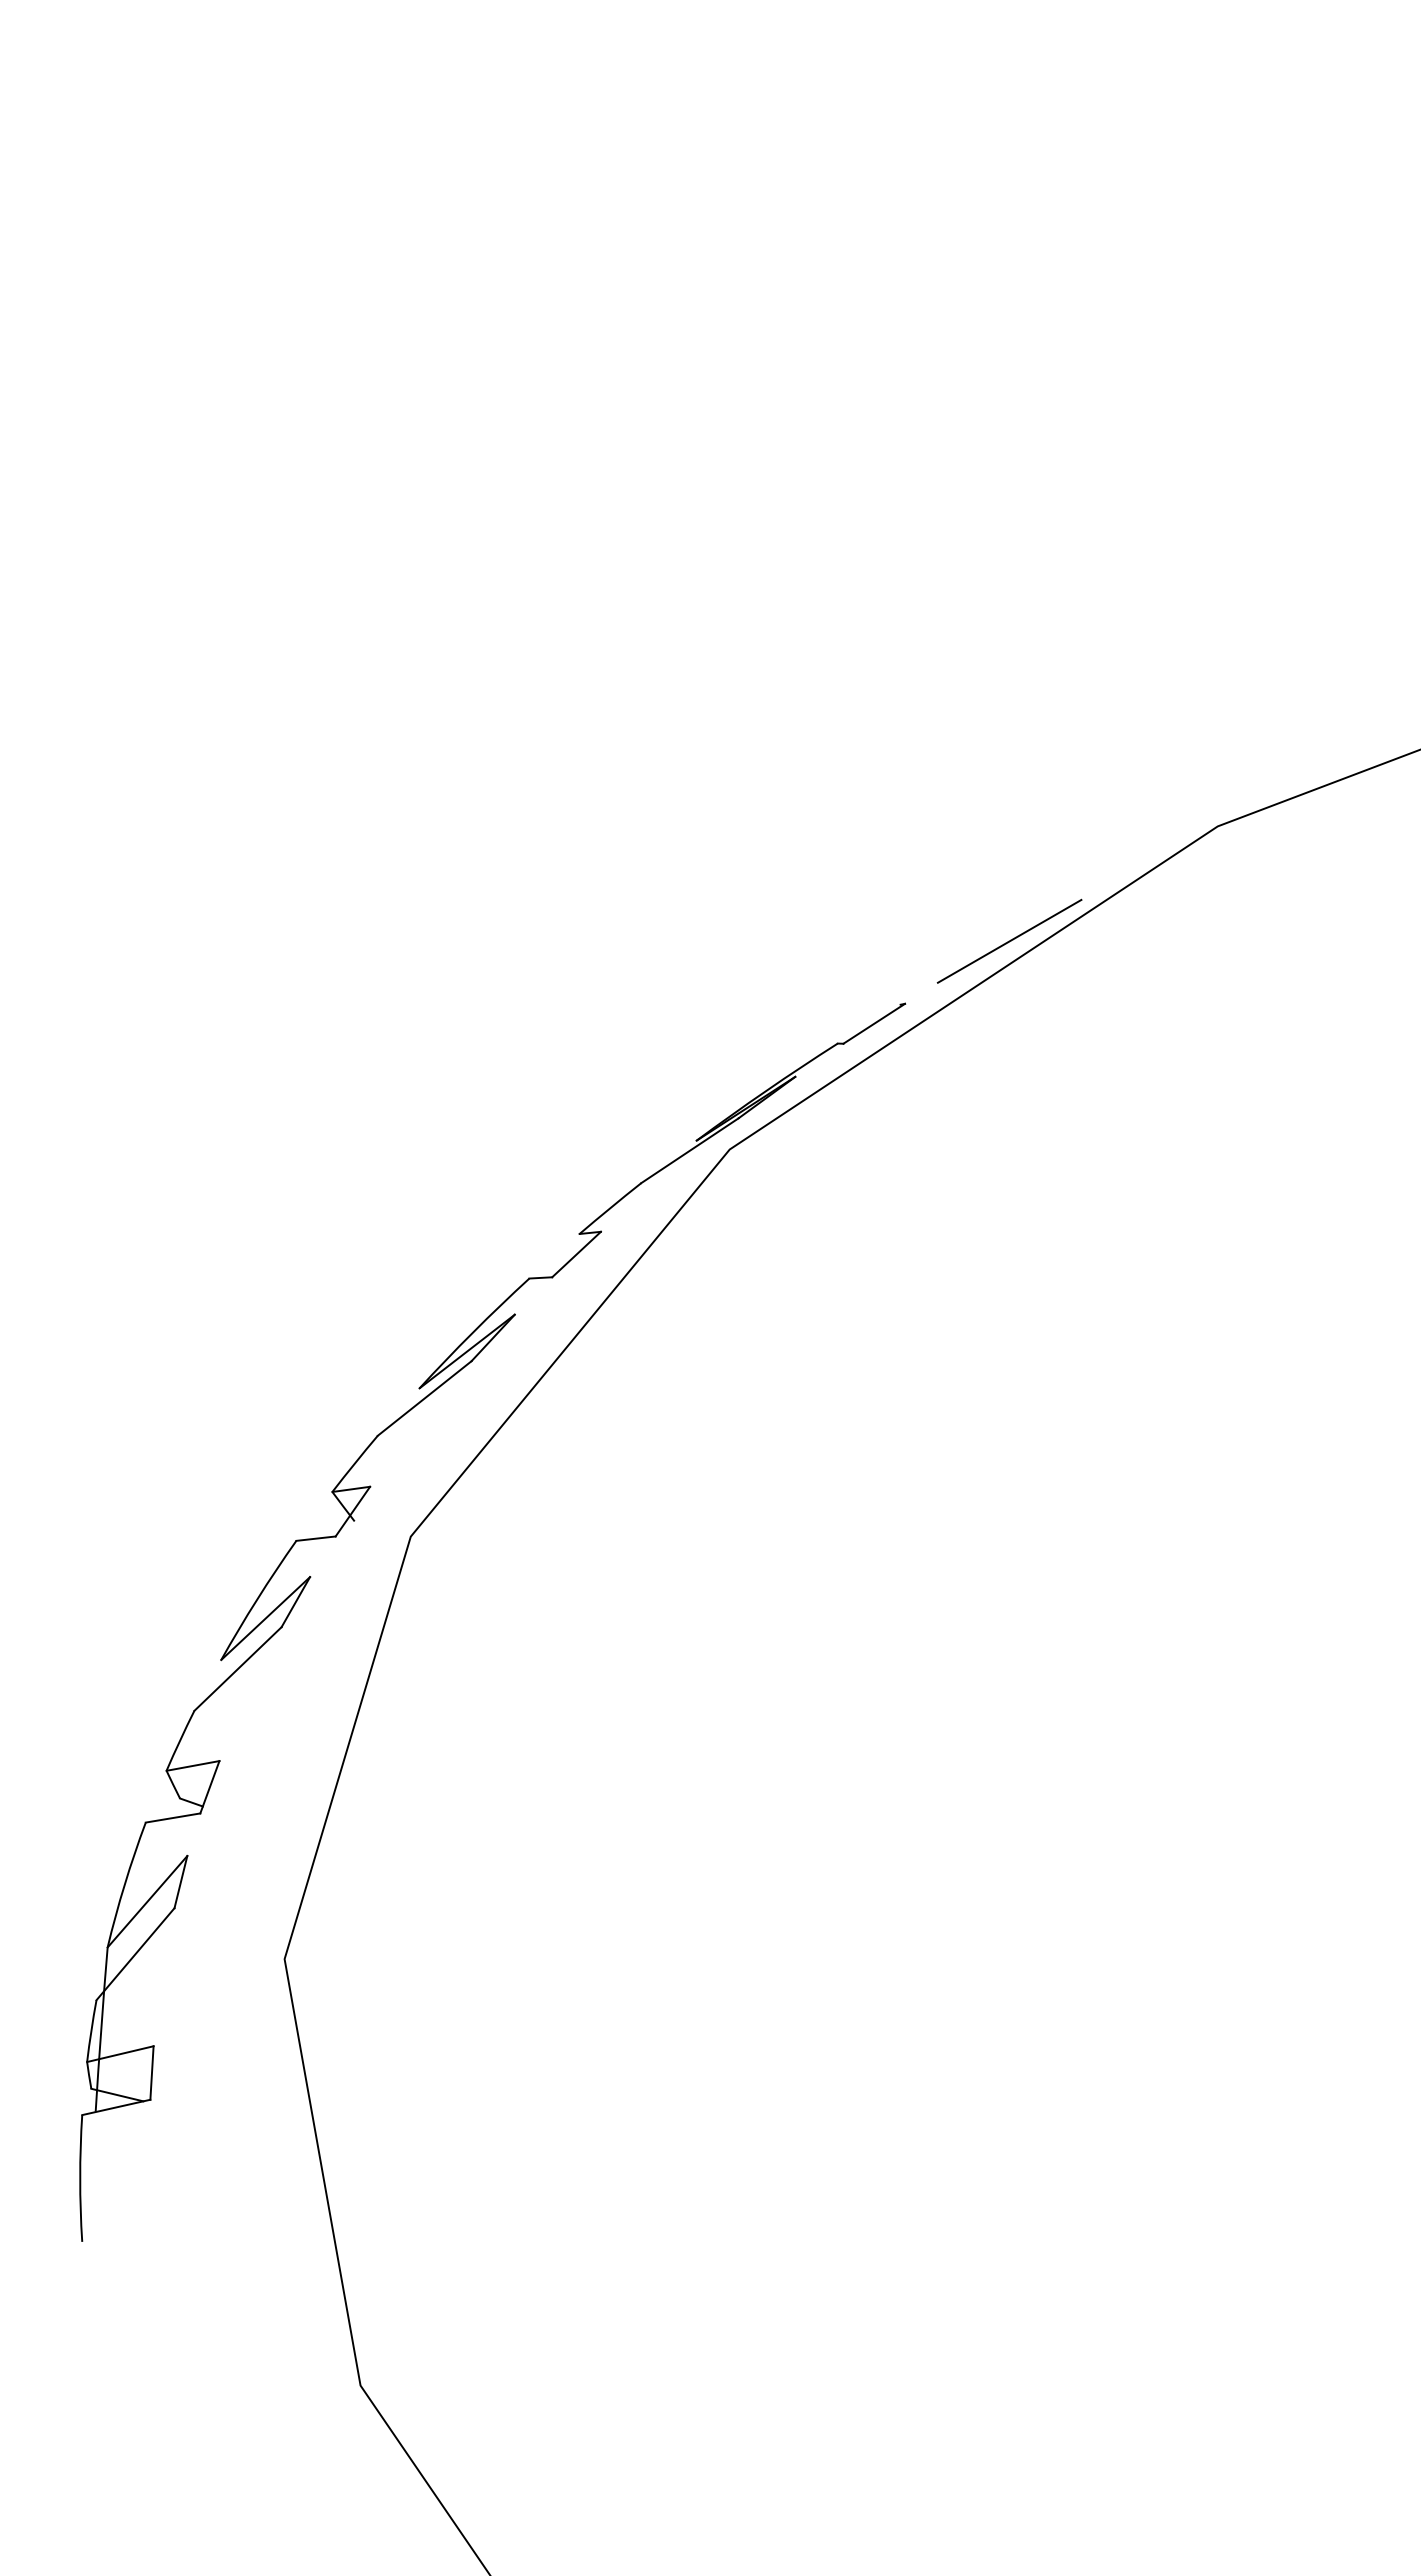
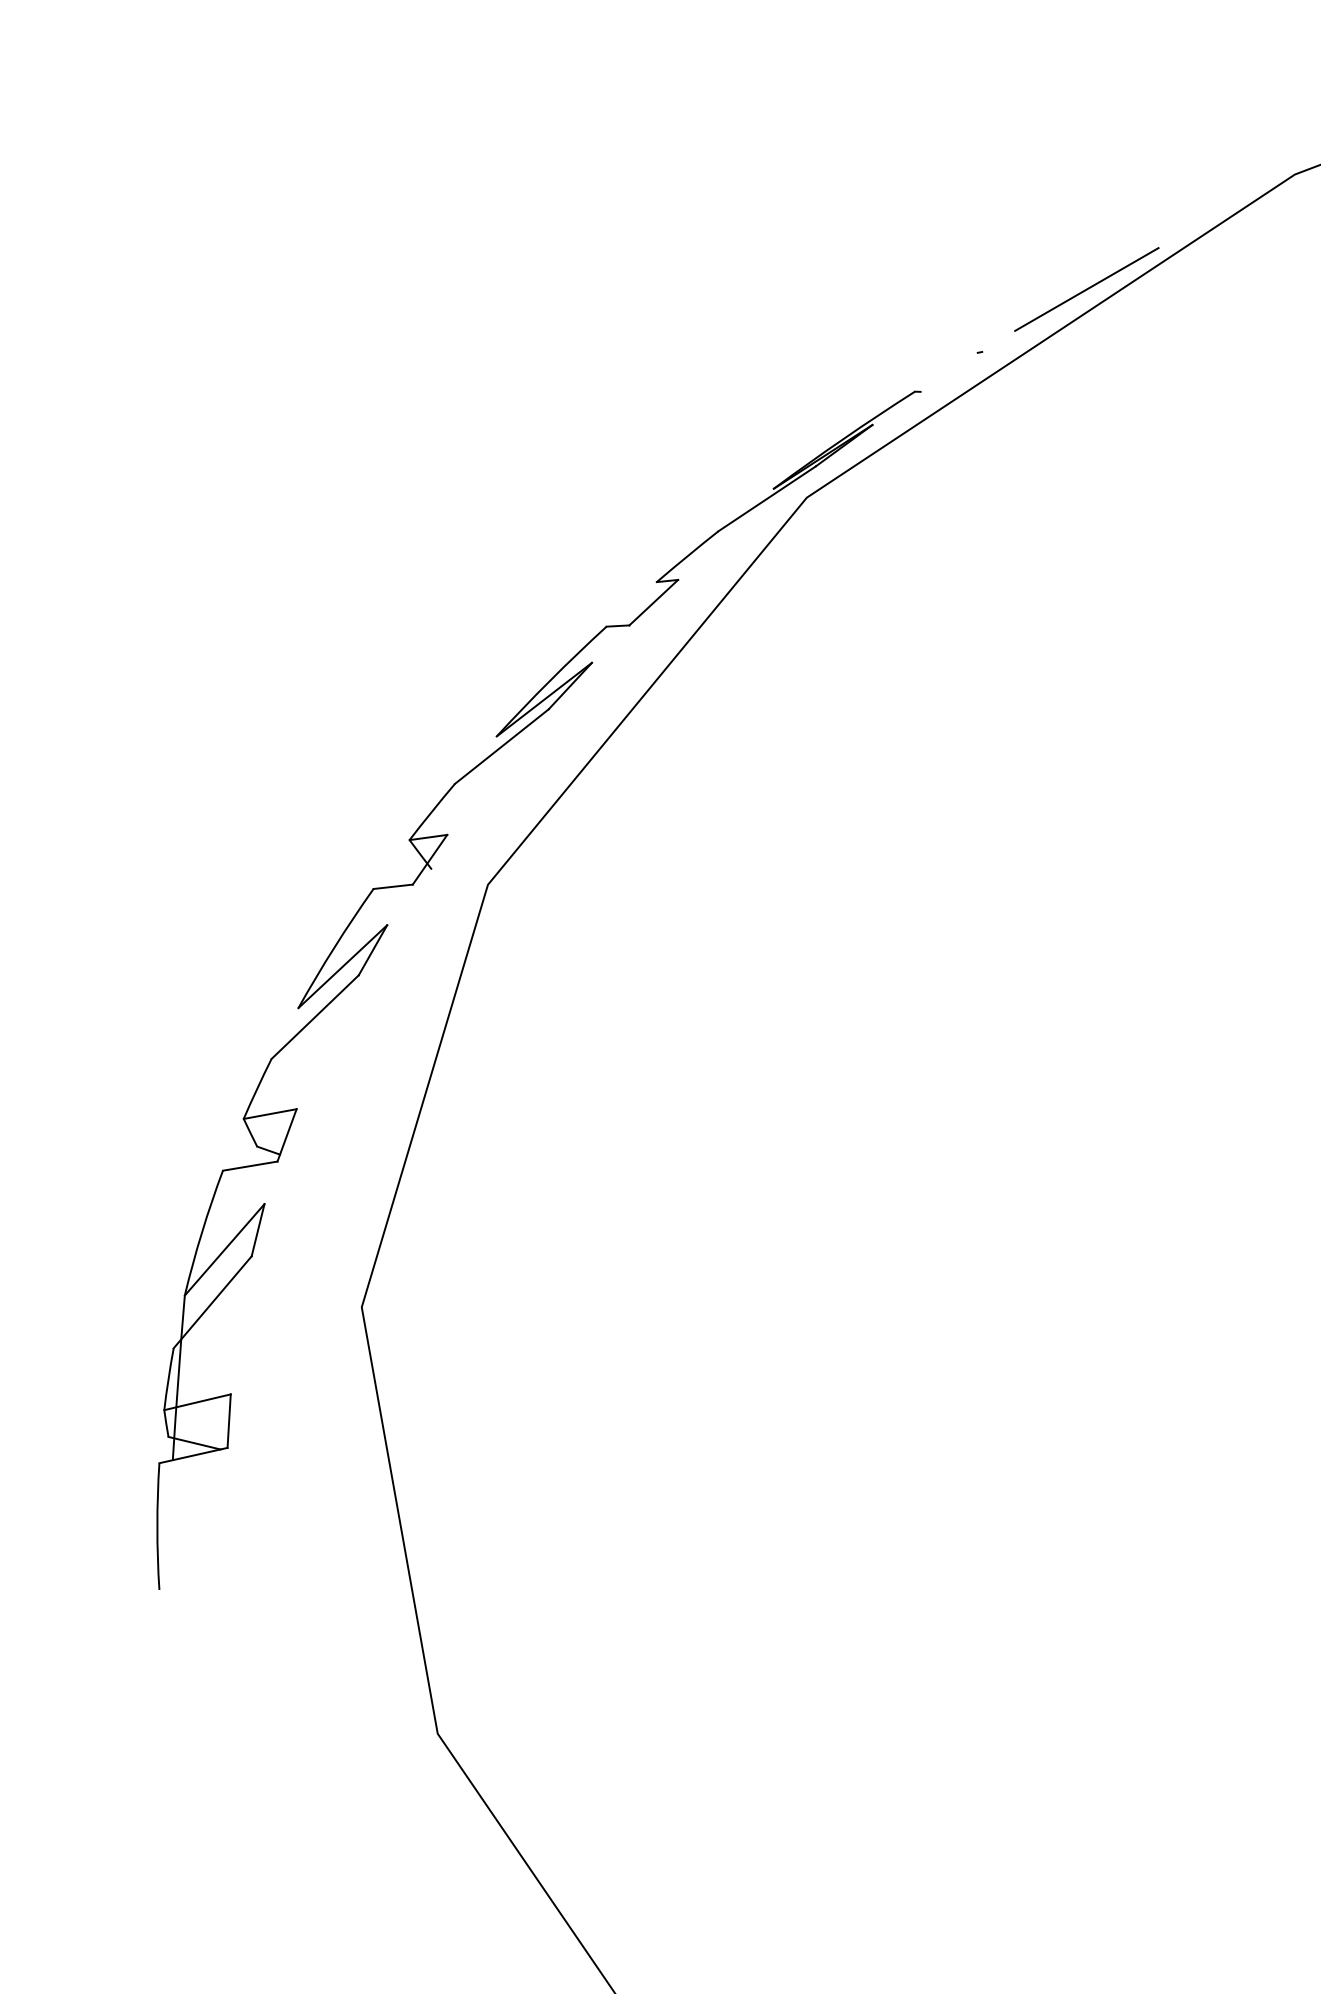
line: (874, 1023) -> (951, 371), removed

